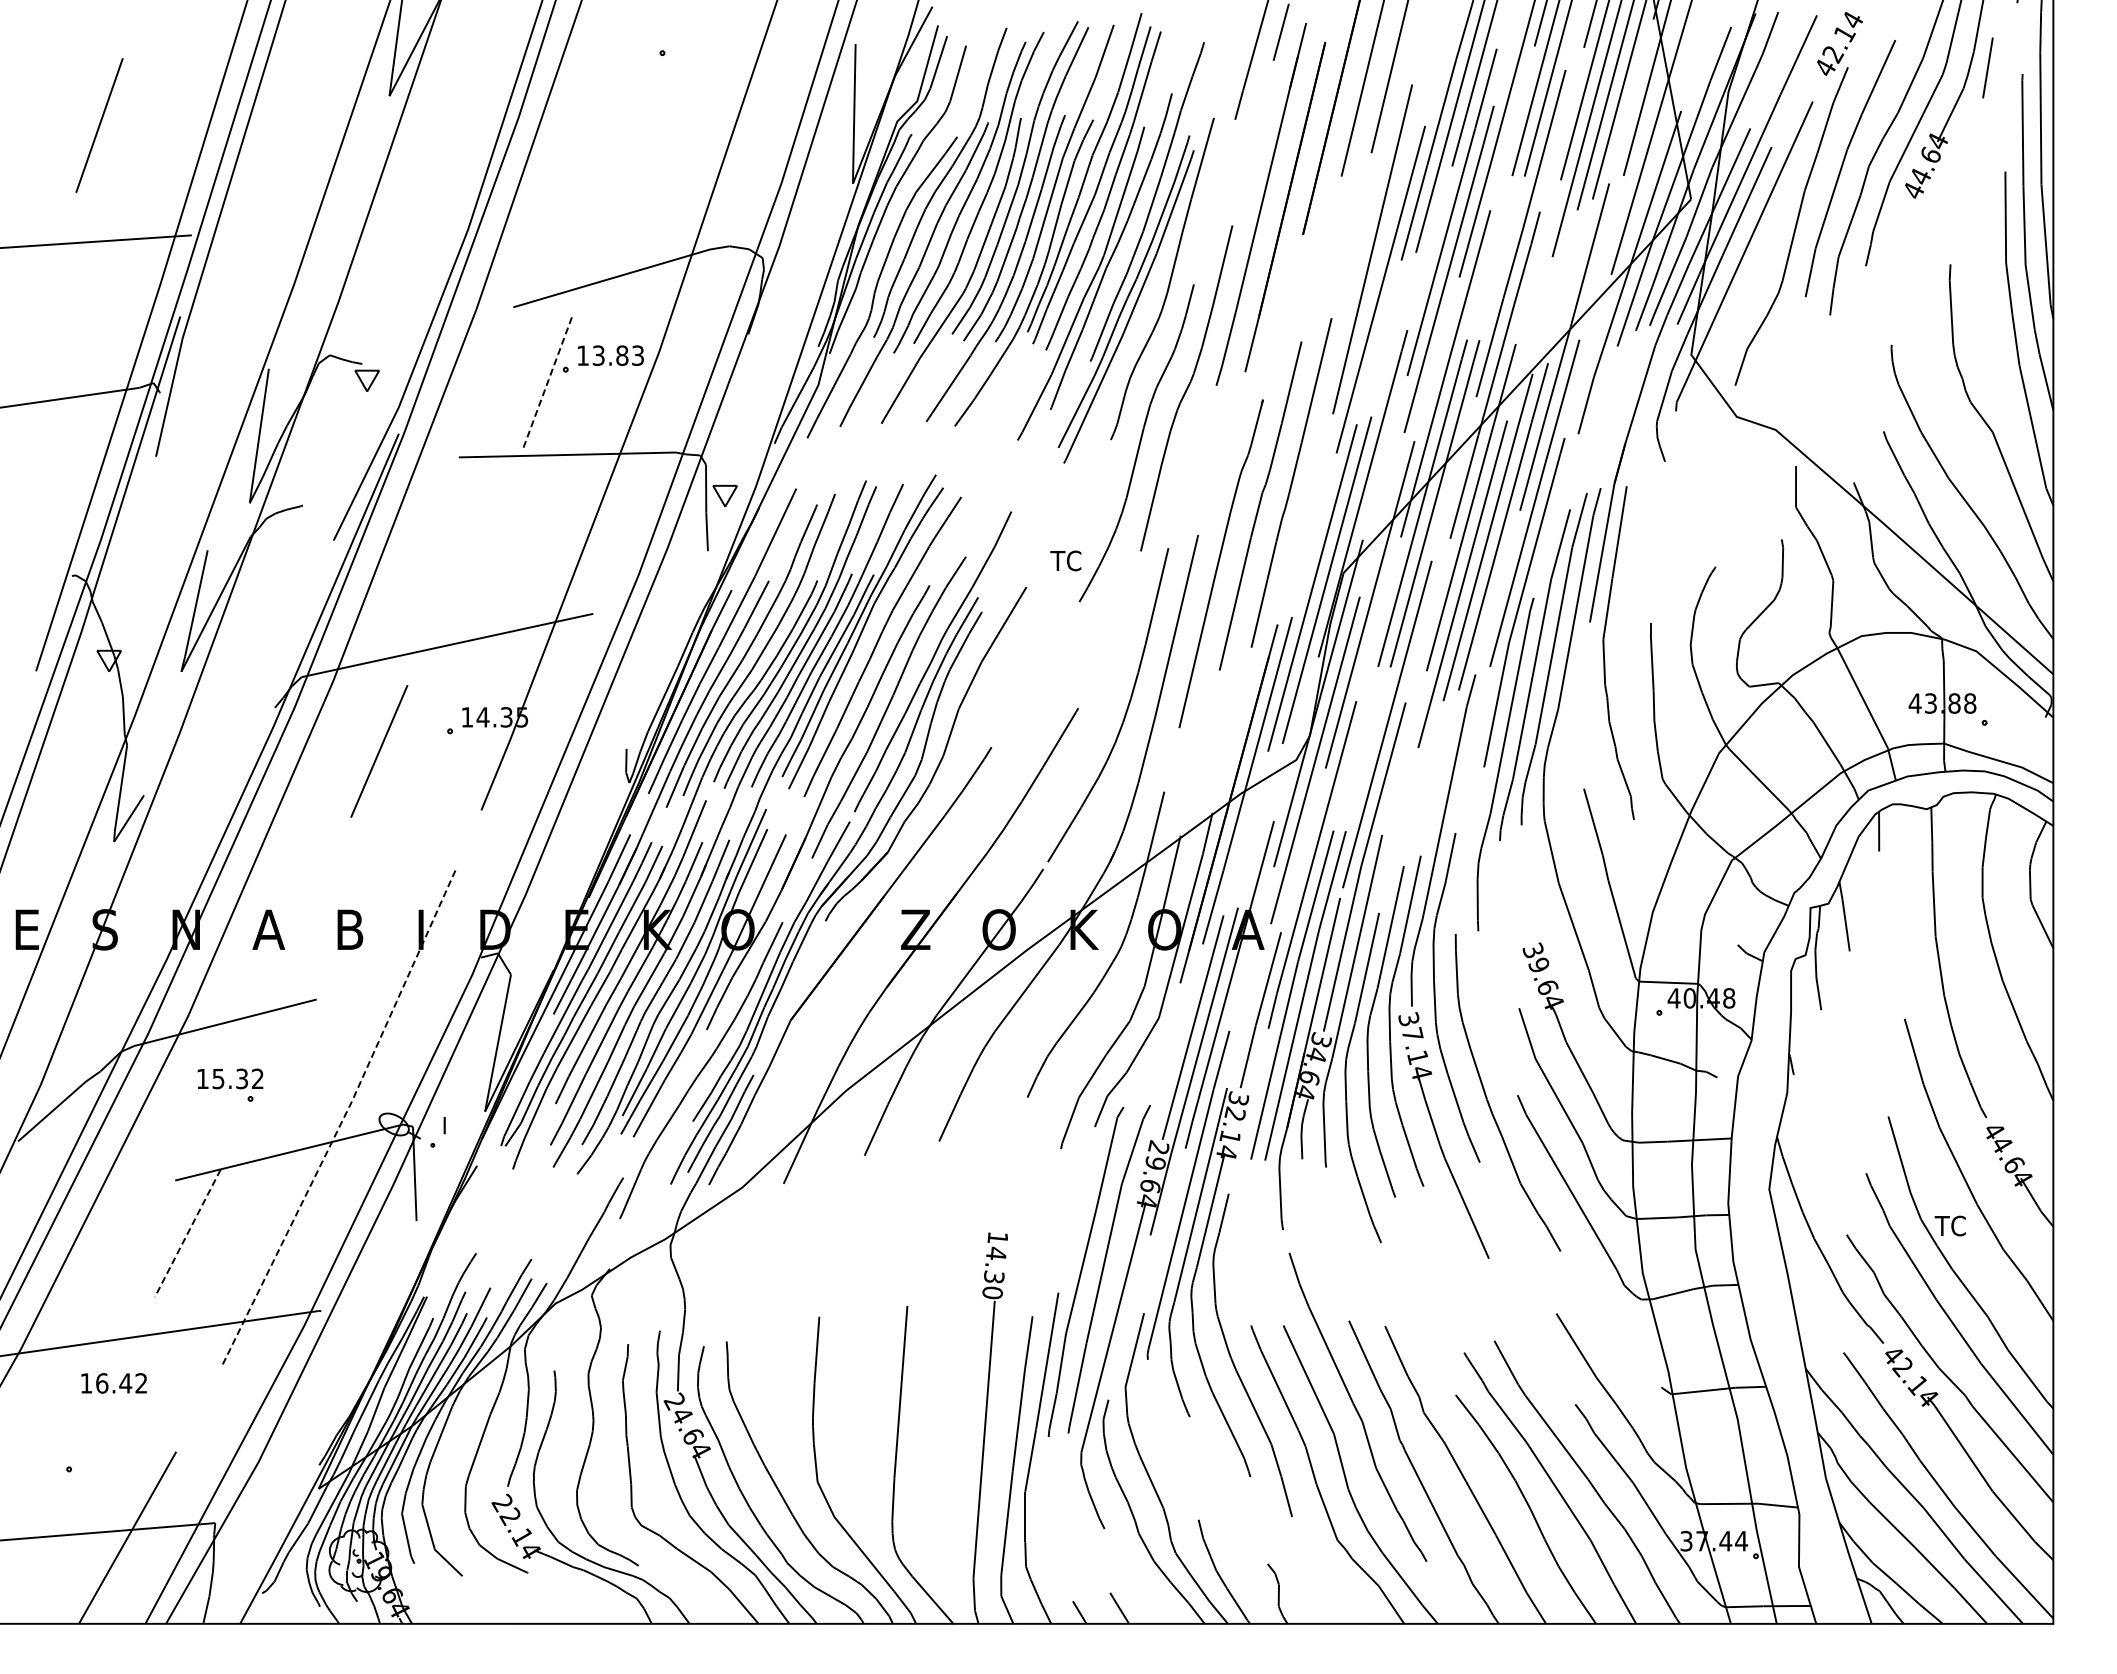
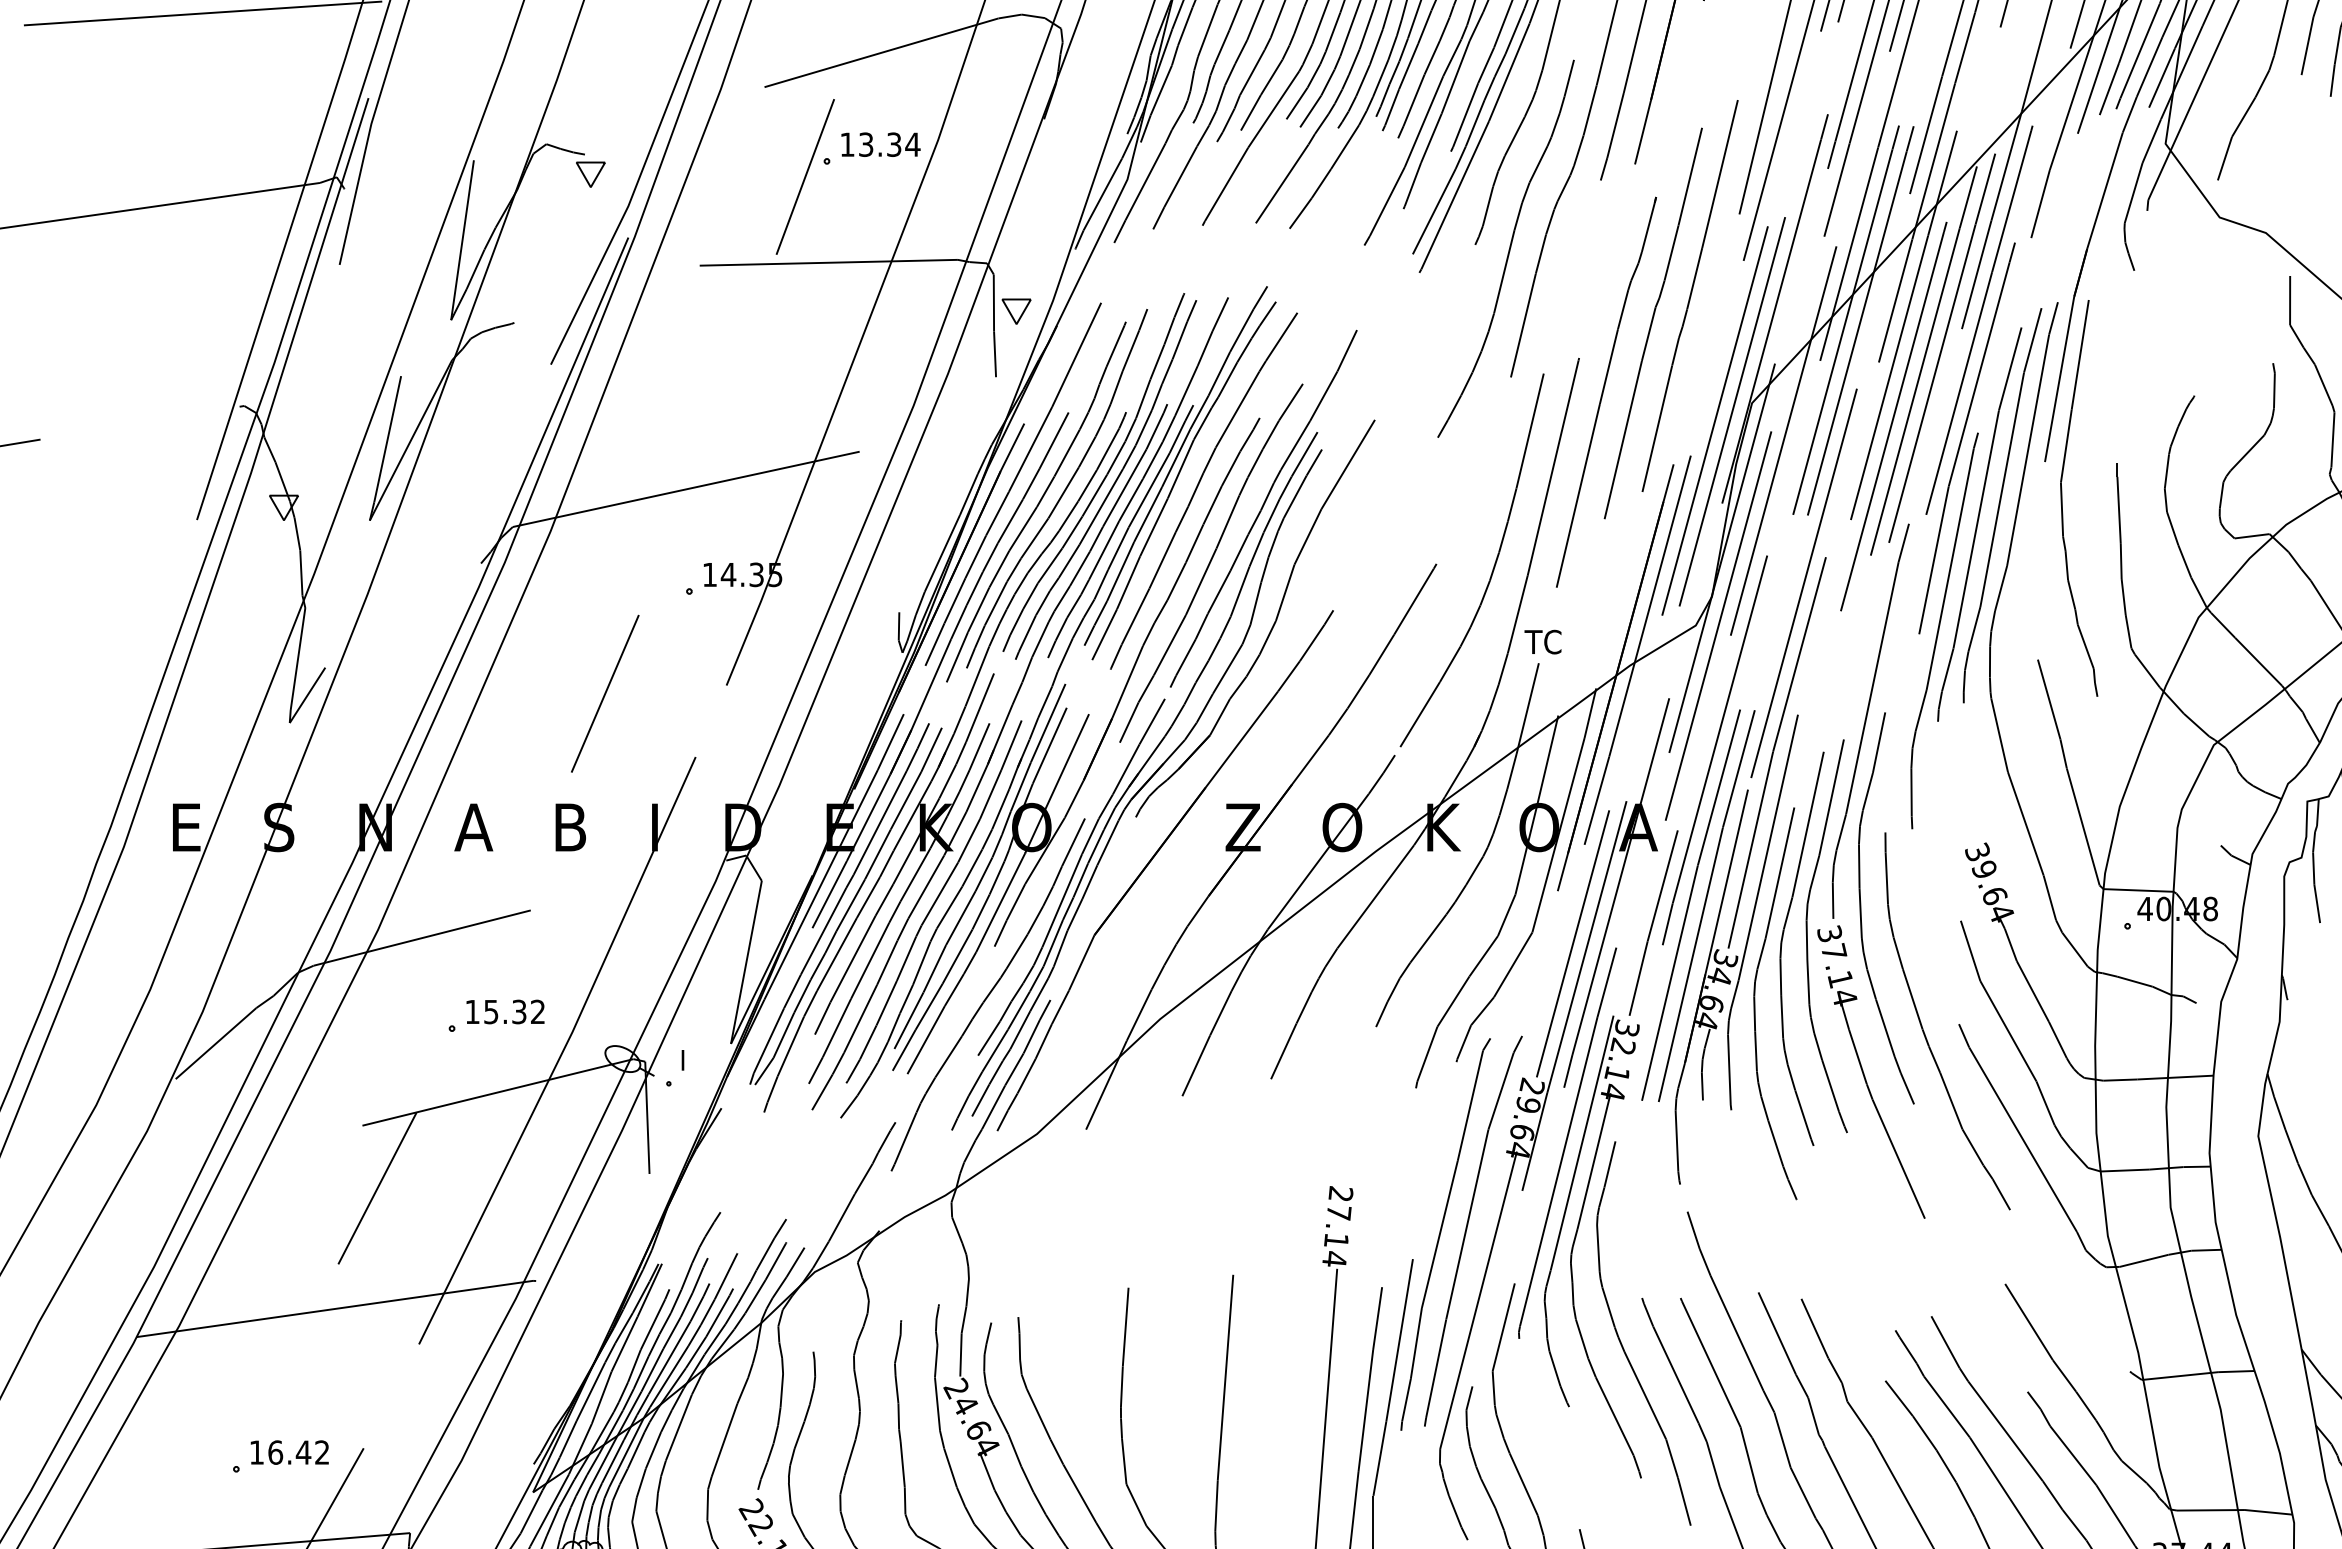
text: (630, 355) -> (903, 144), 13.83 -> 13.34
line: (547, 382) -> (805, 176), dashed -> solid
text: (1065, 560) -> (1542, 641), moved
line: (379, 751) -> (605, 693), moved
text: (230, 1078) -> (505, 1011), moved
line: (343, 1118) -> (562, 1051), dashed -> solid
line: (187, 1233) -> (377, 1188), dashed -> solid
text: (995, 1265) -> (1338, 1226), 14.30 -> 27.14
text: (113, 1383) -> (289, 1452), moved

